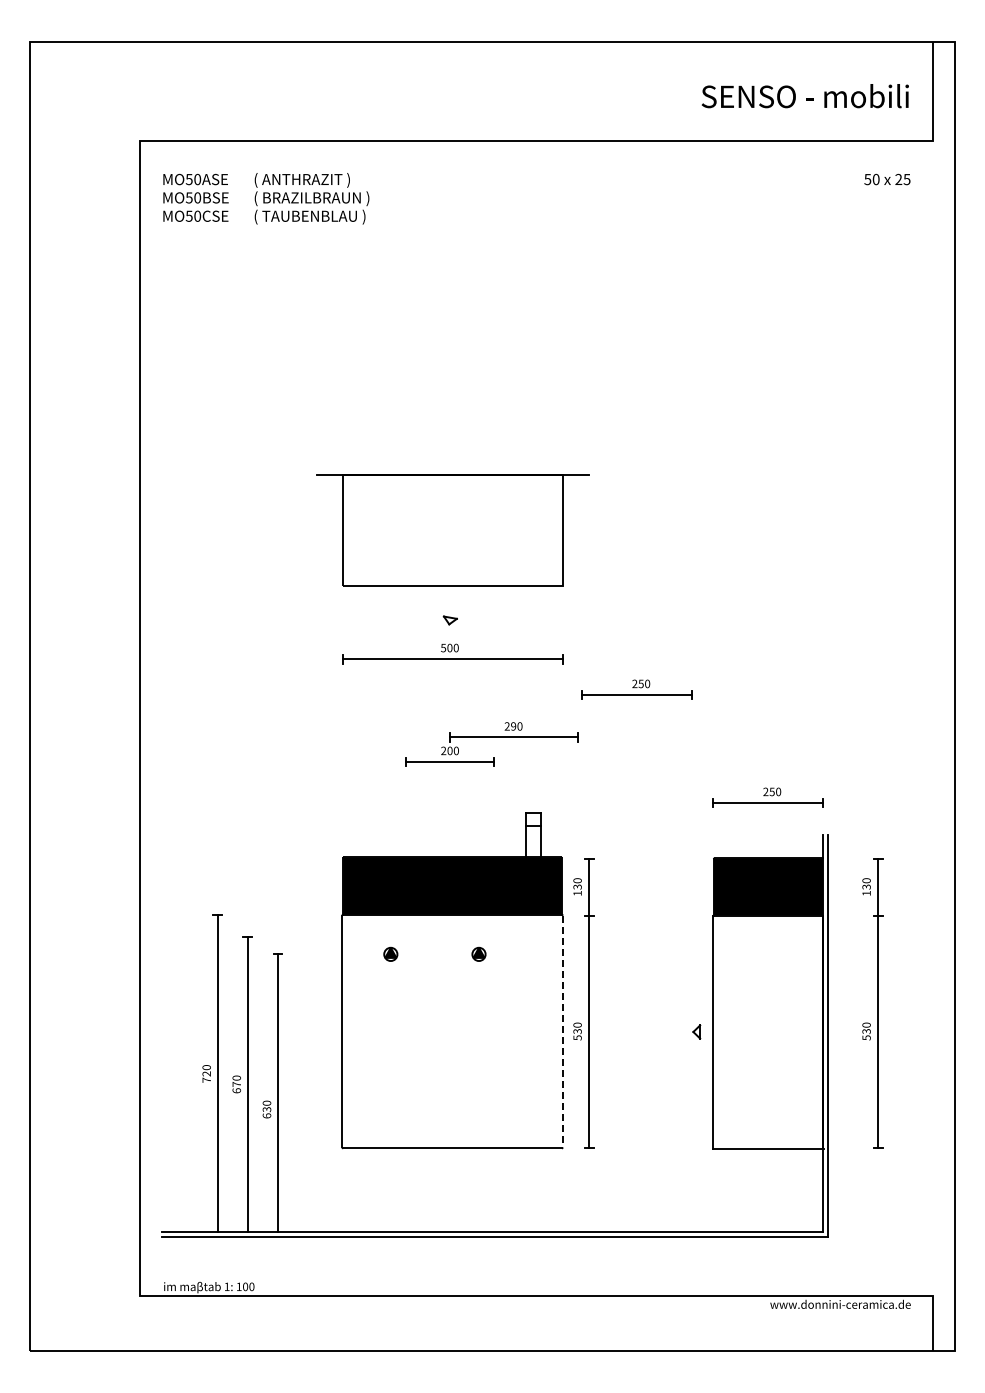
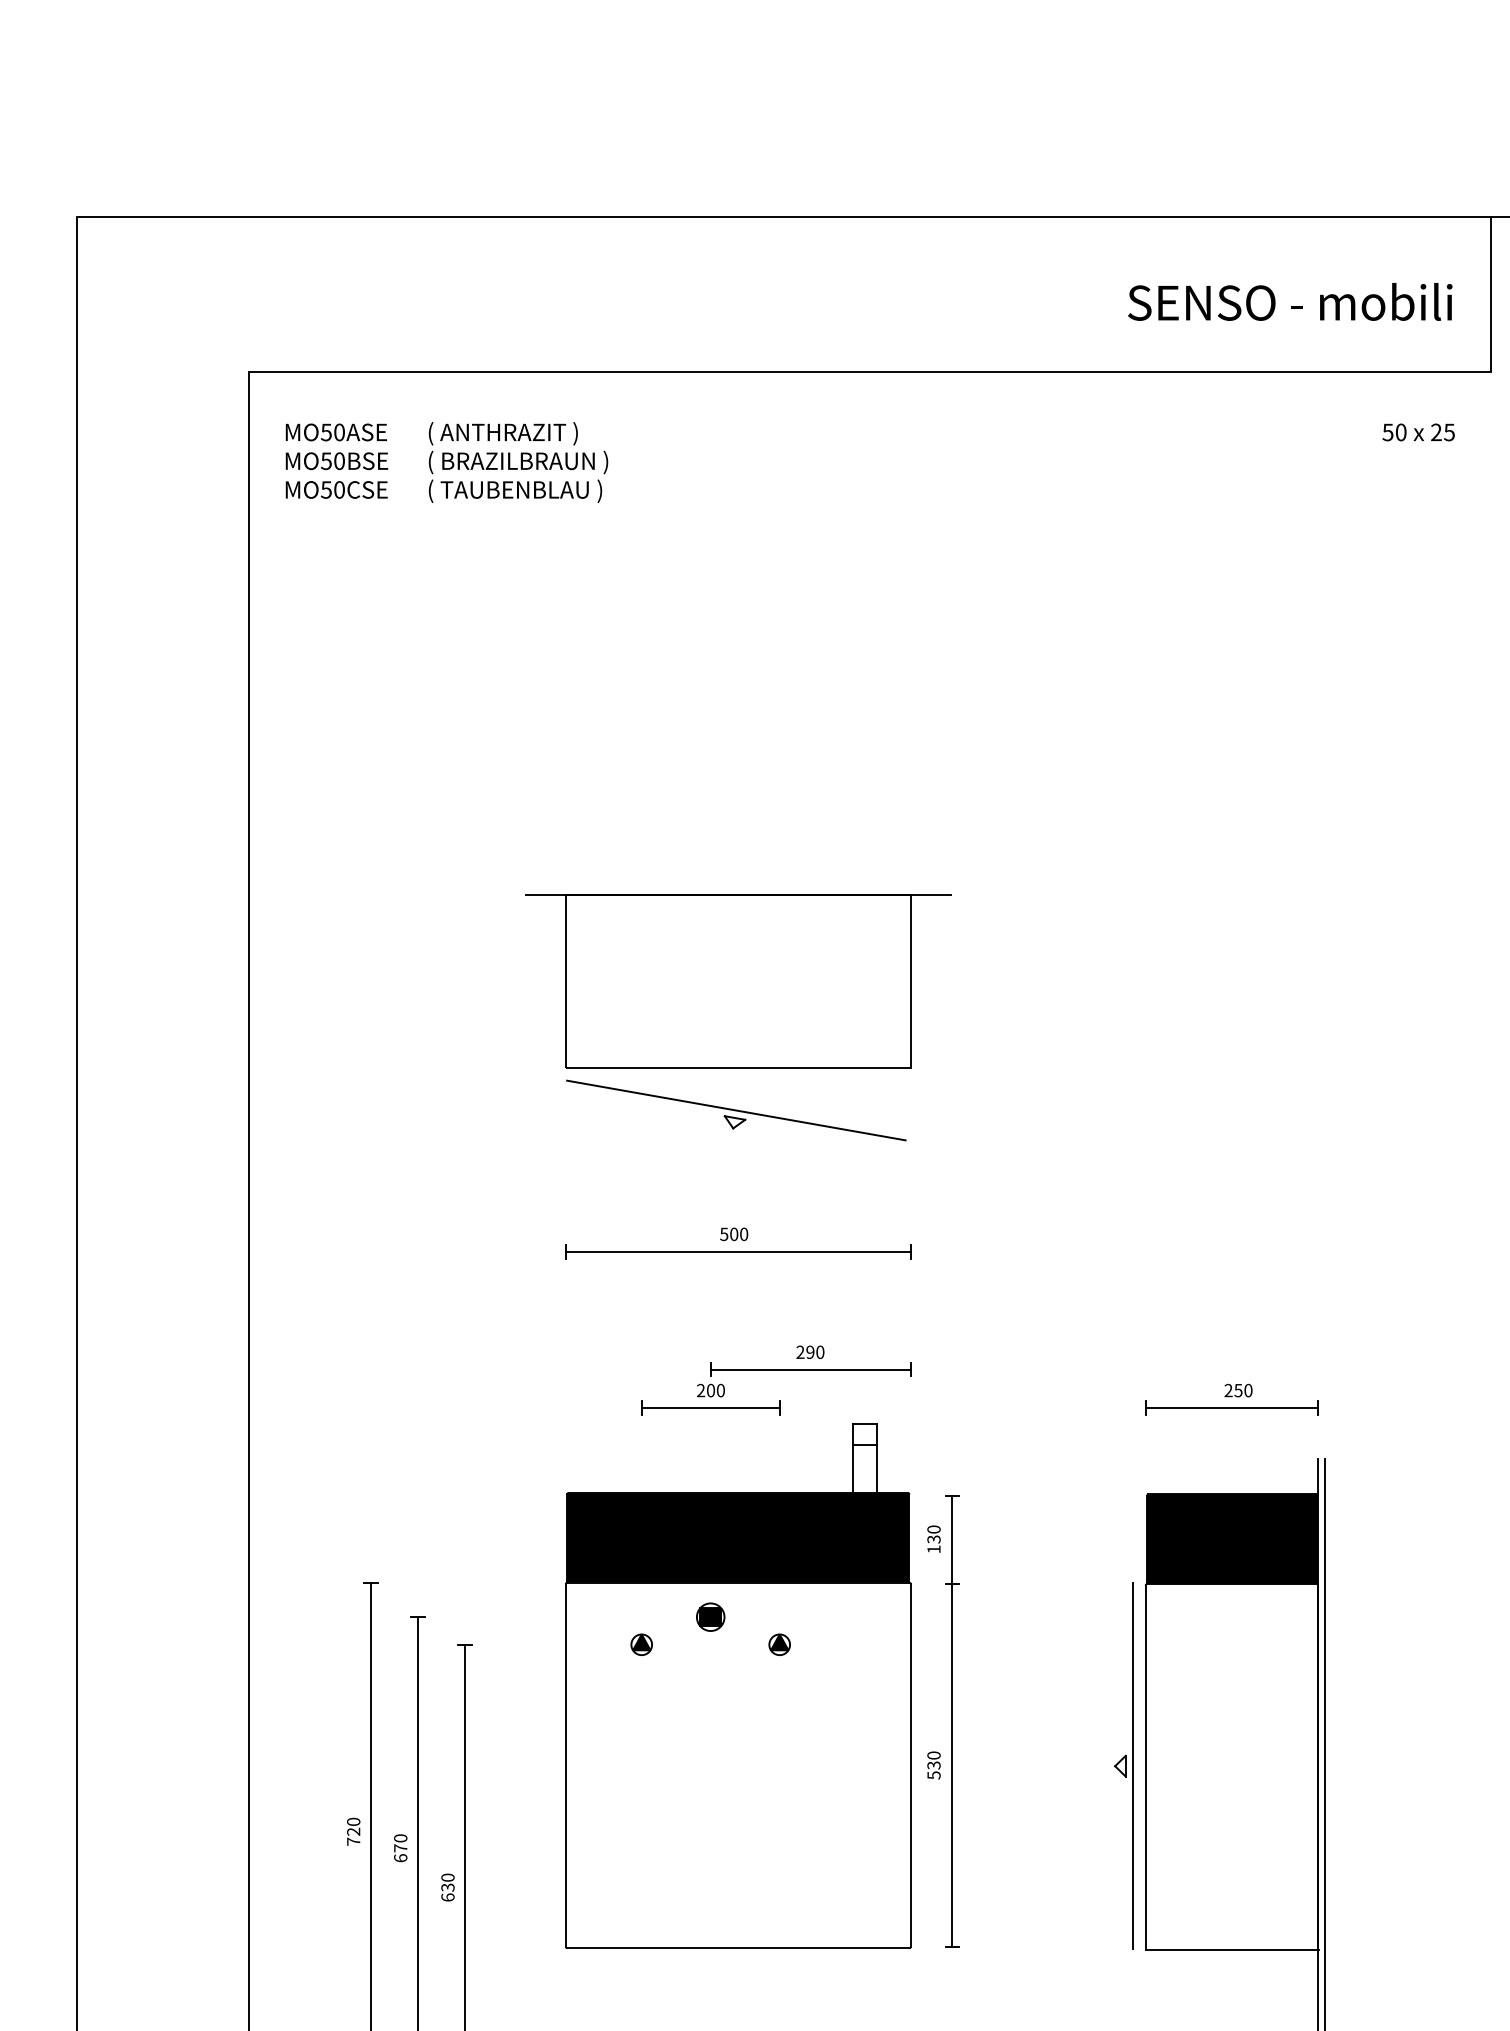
line: (451, 612) -> (736, 1109), added
part: (452, 653) -> (738, 1242), moved
part: (636, 689) -> (1026, 1230), removed
part: (491, 737) -> (775, 1369), moved
part: (434, 936) -> (710, 1616), added
part: (872, 1003) -> (1395, 1721), removed
line: (562, 1031) -> (910, 1765), dashed -> solid
line: (705, 1031) -> (1134, 1765), added

